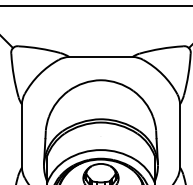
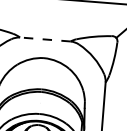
line: (100, 56) -> (45, 39), solid -> dashed

